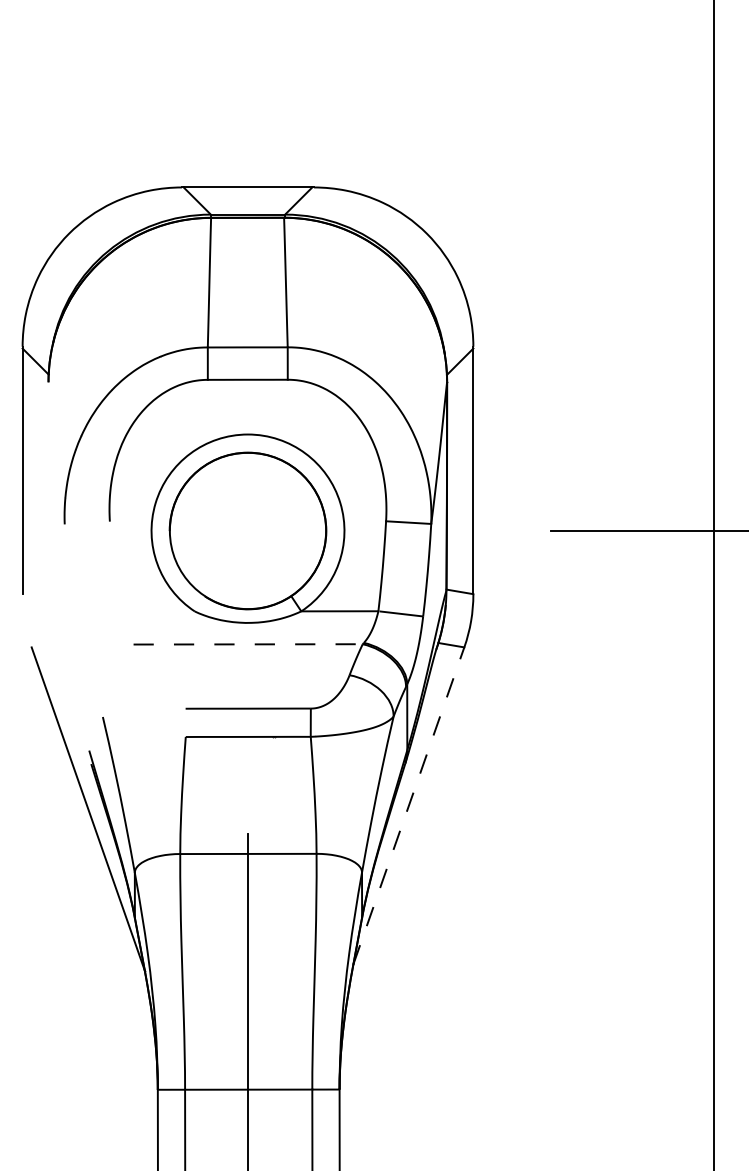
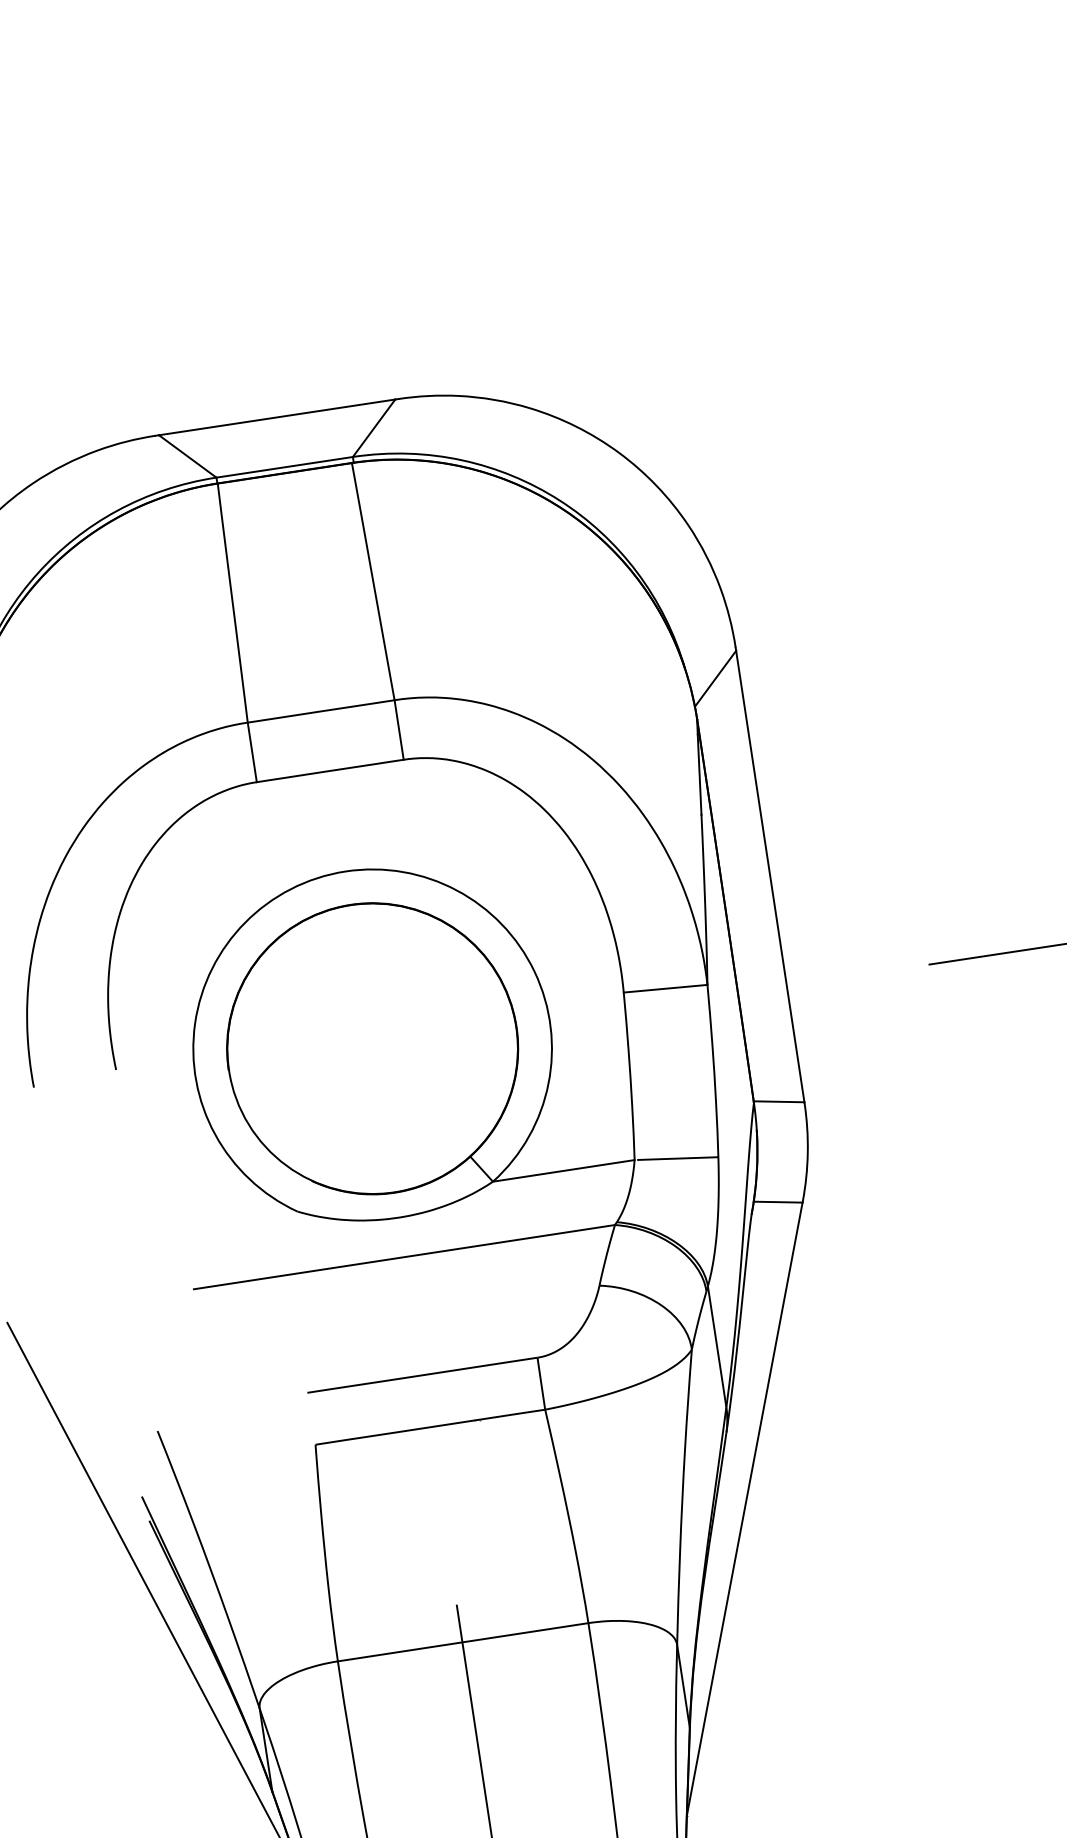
line: (248, 644) -> (405, 1257), dashed -> solid
line: (408, 805) -> (743, 1508), dashed -> solid

